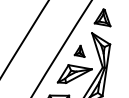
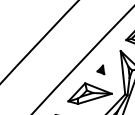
part: (79, 50) -> (101, 68), size x0.6

